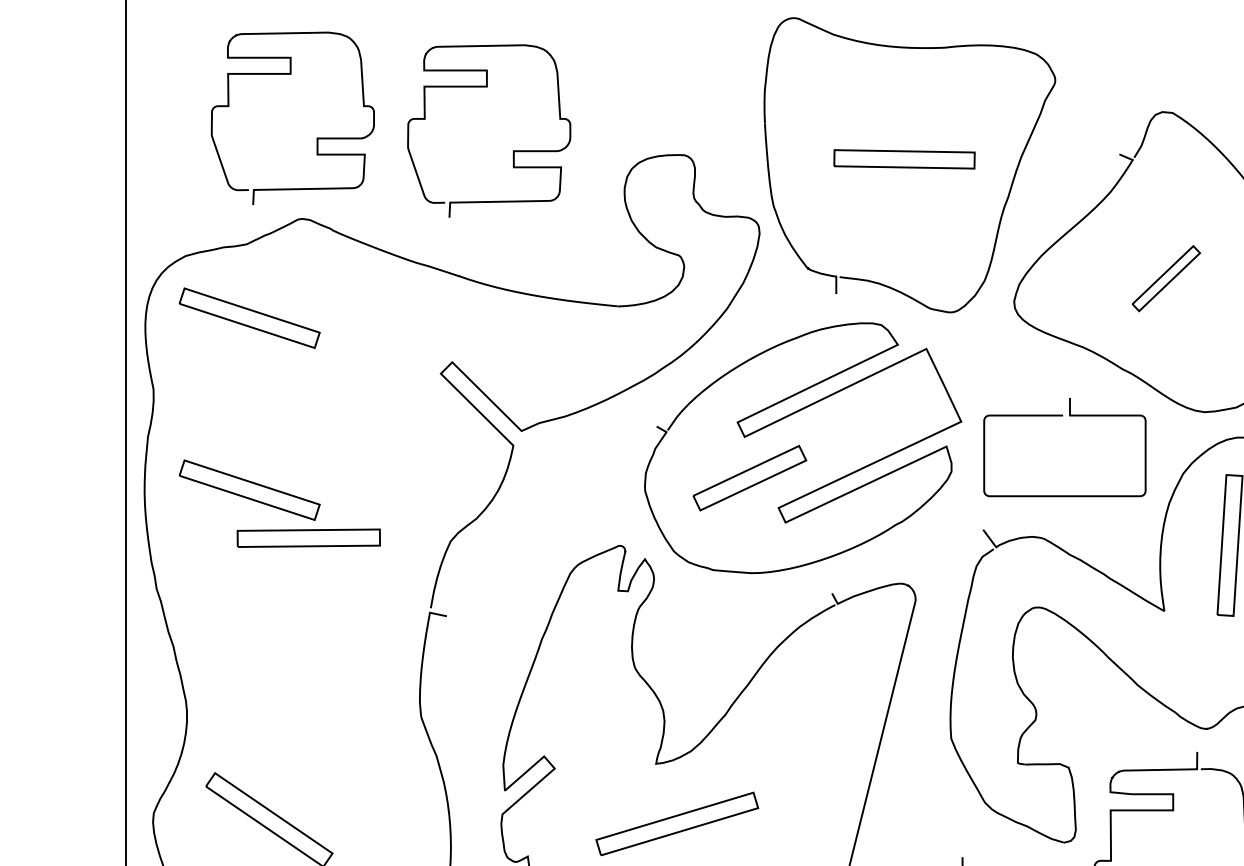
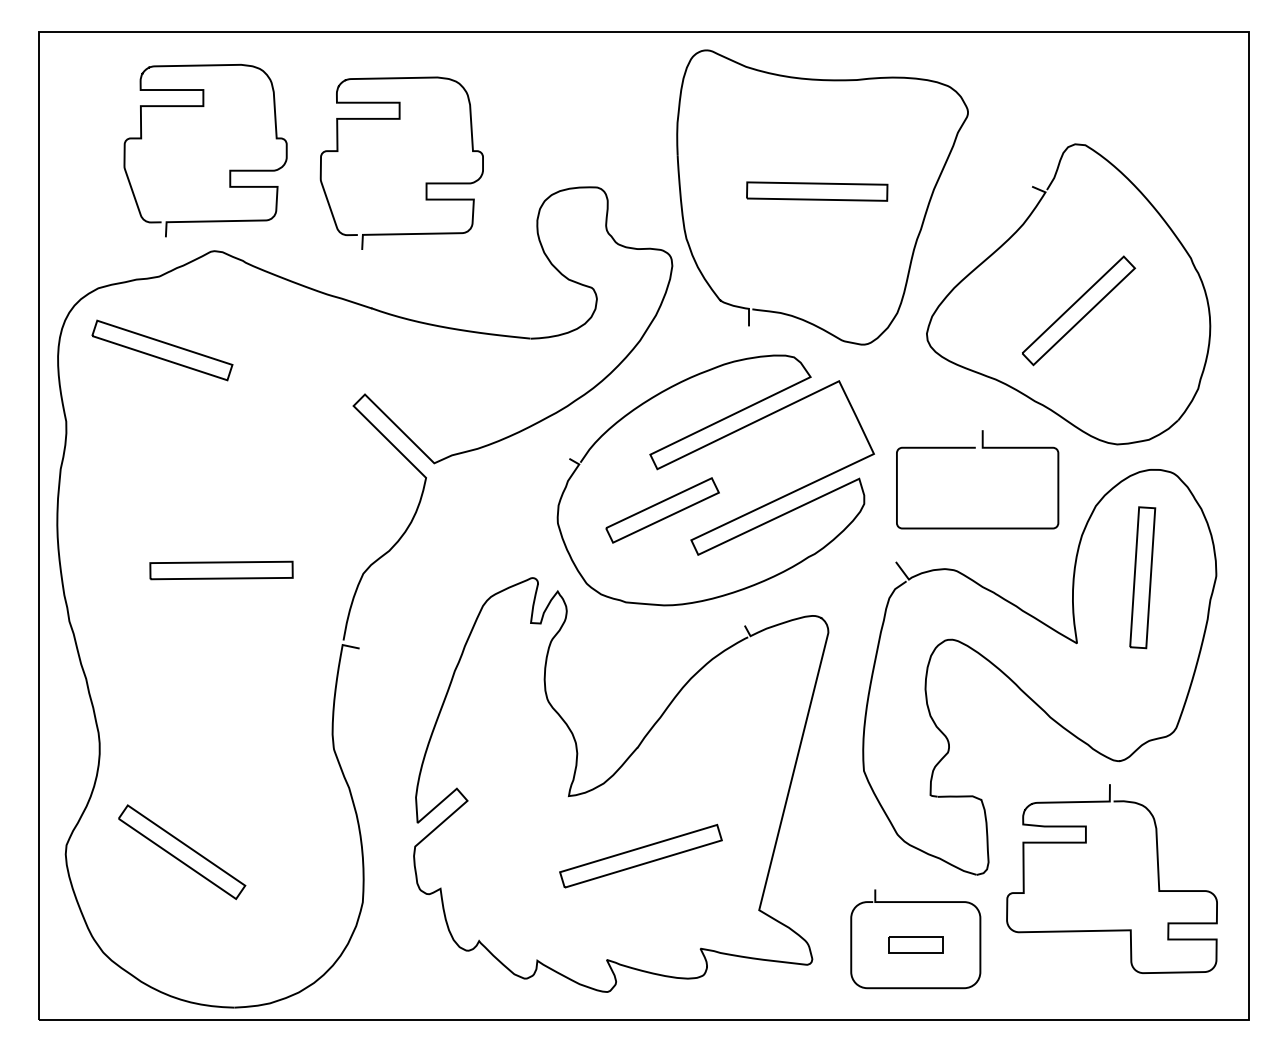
part: (1166, 278) -> (1079, 310), size x1.67
part: (249, 490) -> (162, 522), removed
part: (676, 823) -> (640, 855), moved

